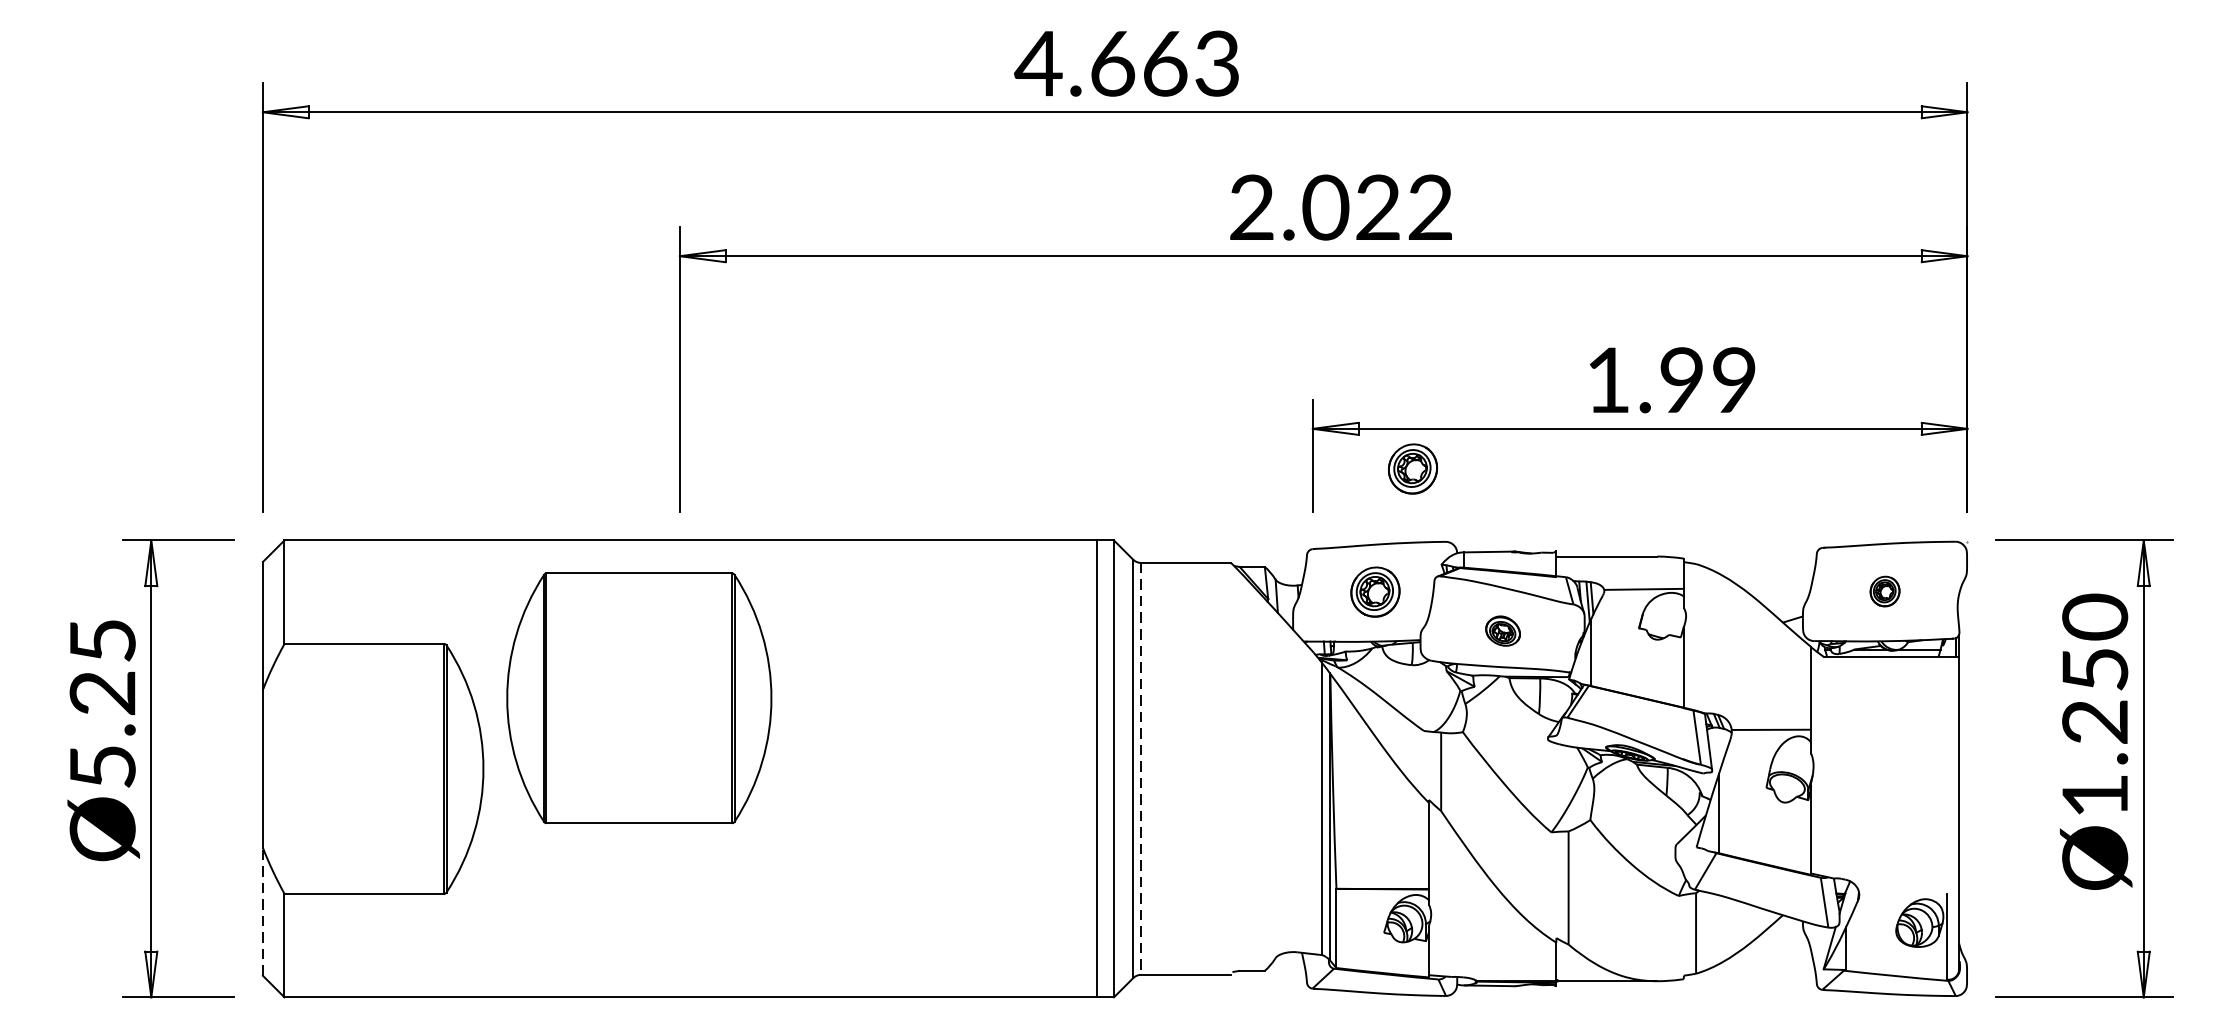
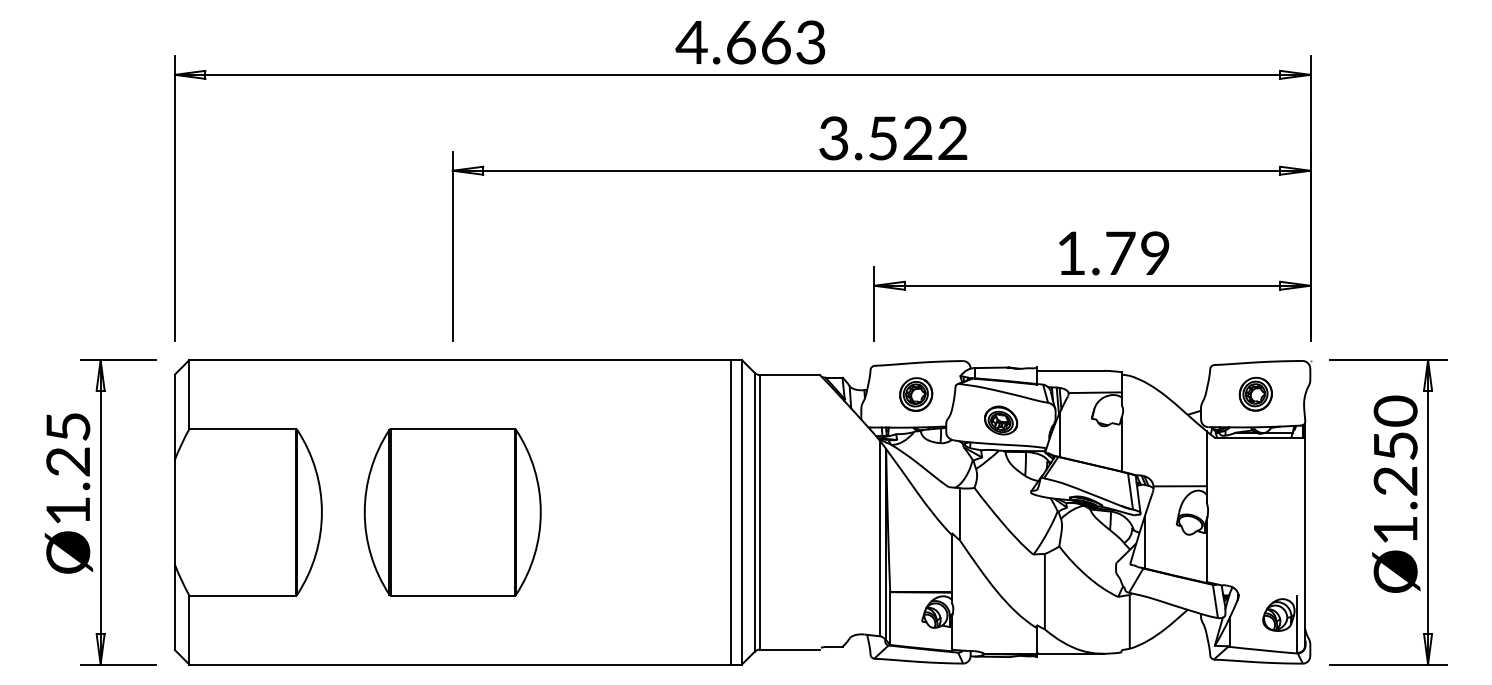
text: (1288, 207) -> (858, 138), 2.022 -> 3.522
text: (1682, 378) -> (1120, 252), 1.99 -> 1.79
part: (1413, 468) -> (941, 312), removed
part: (1884, 590) -> (1255, 393), size x1.67
part: (1503, 631) -> (1001, 420), size x1.43
part: (638, 698) -> (452, 512), moved
text: (103, 766) -> (68, 510), Ø5.25 -> Ø1.25
line: (1141, 769) -> (760, 512), dashed -> solid
line: (262, 911) -> (174, 607), dashed -> solid

